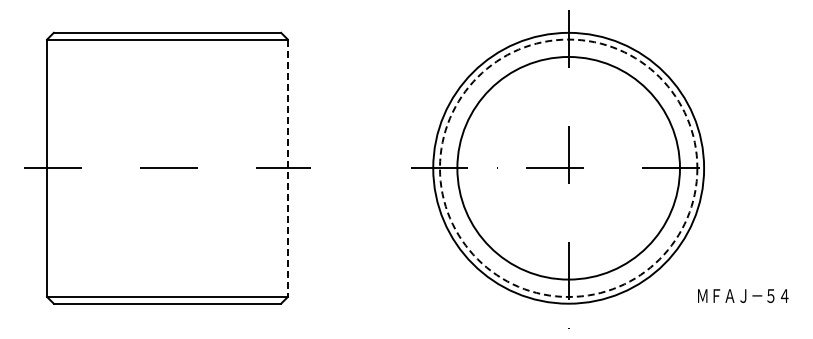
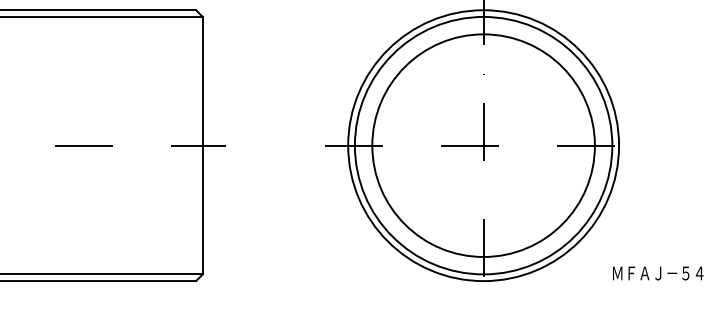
circle: (568, 167) -> (483, 144), dashed -> solid
line: (287, 168) -> (202, 145), dashed -> solid

